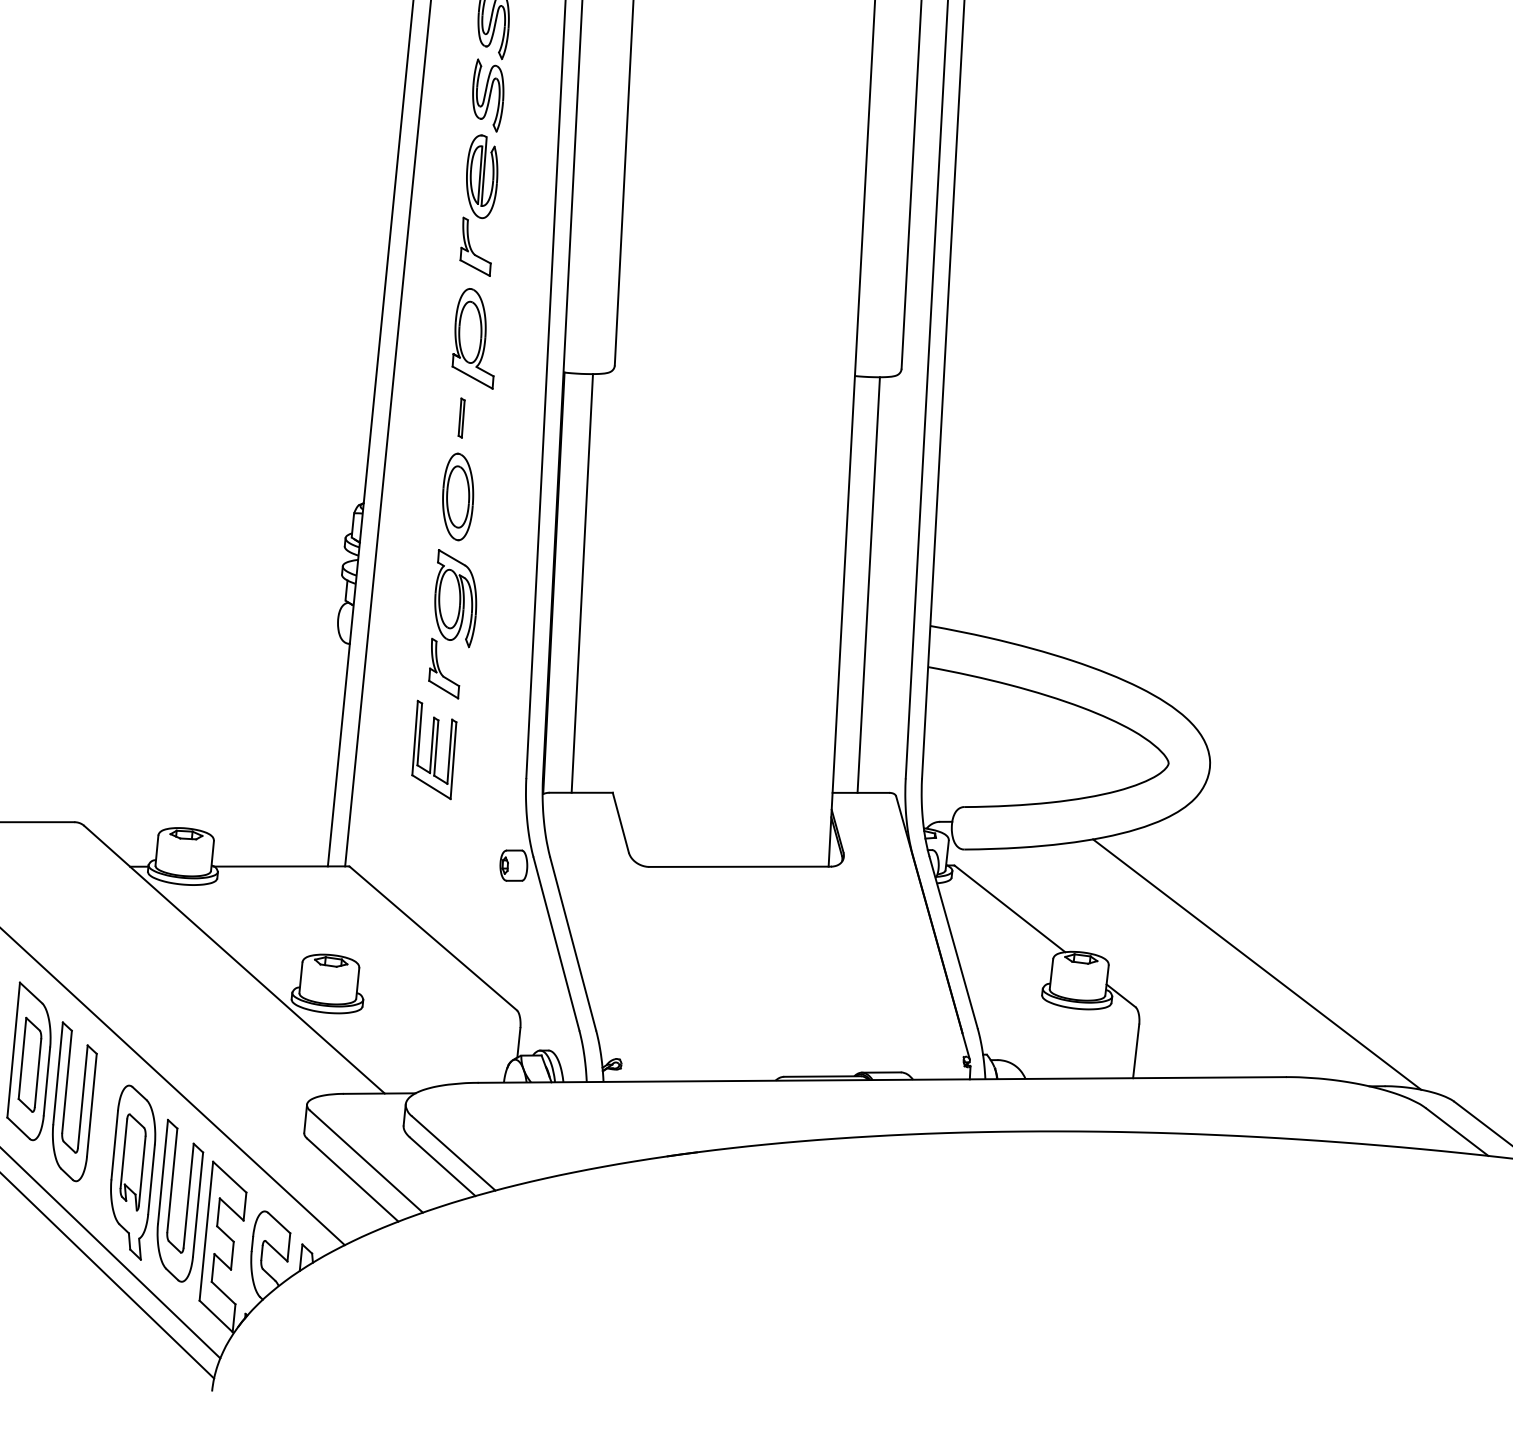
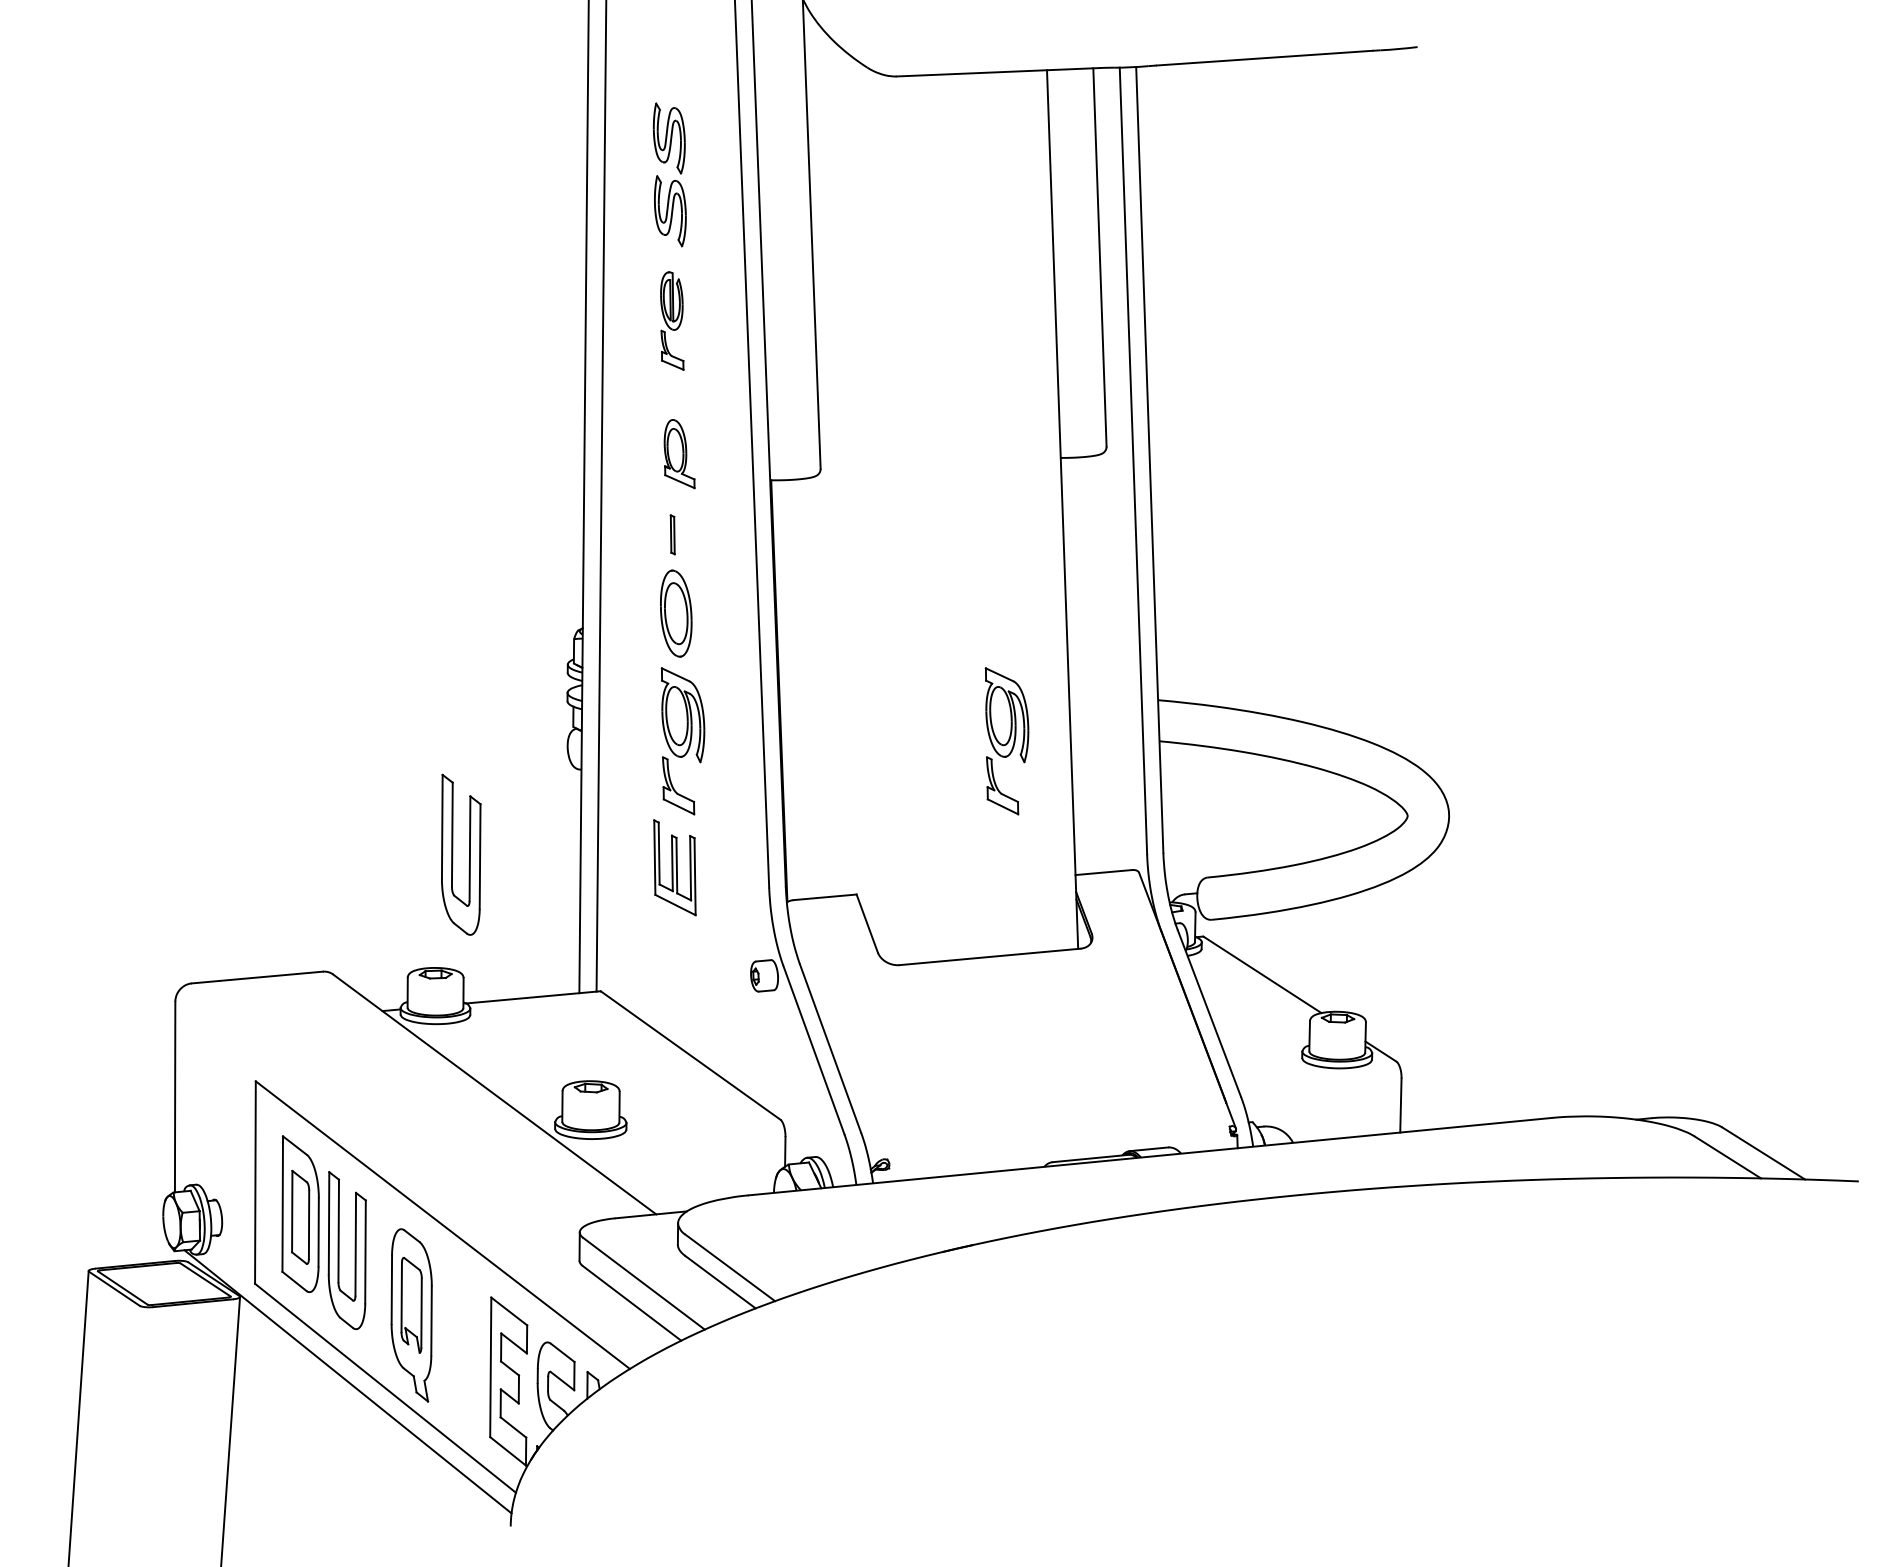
part: (480, 204) -> (672, 320), size x0.7
part: (475, 337) -> (679, 453), size x0.7
line: (582, 583) -> (807, 688), removed
line: (868, 584) -> (1092, 664), removed
part: (775, 653) -> (1006, 741), added
line: (1256, 964) -> (1513, 1008), removed
part: (171, 1200) -> (453, 854), moved

